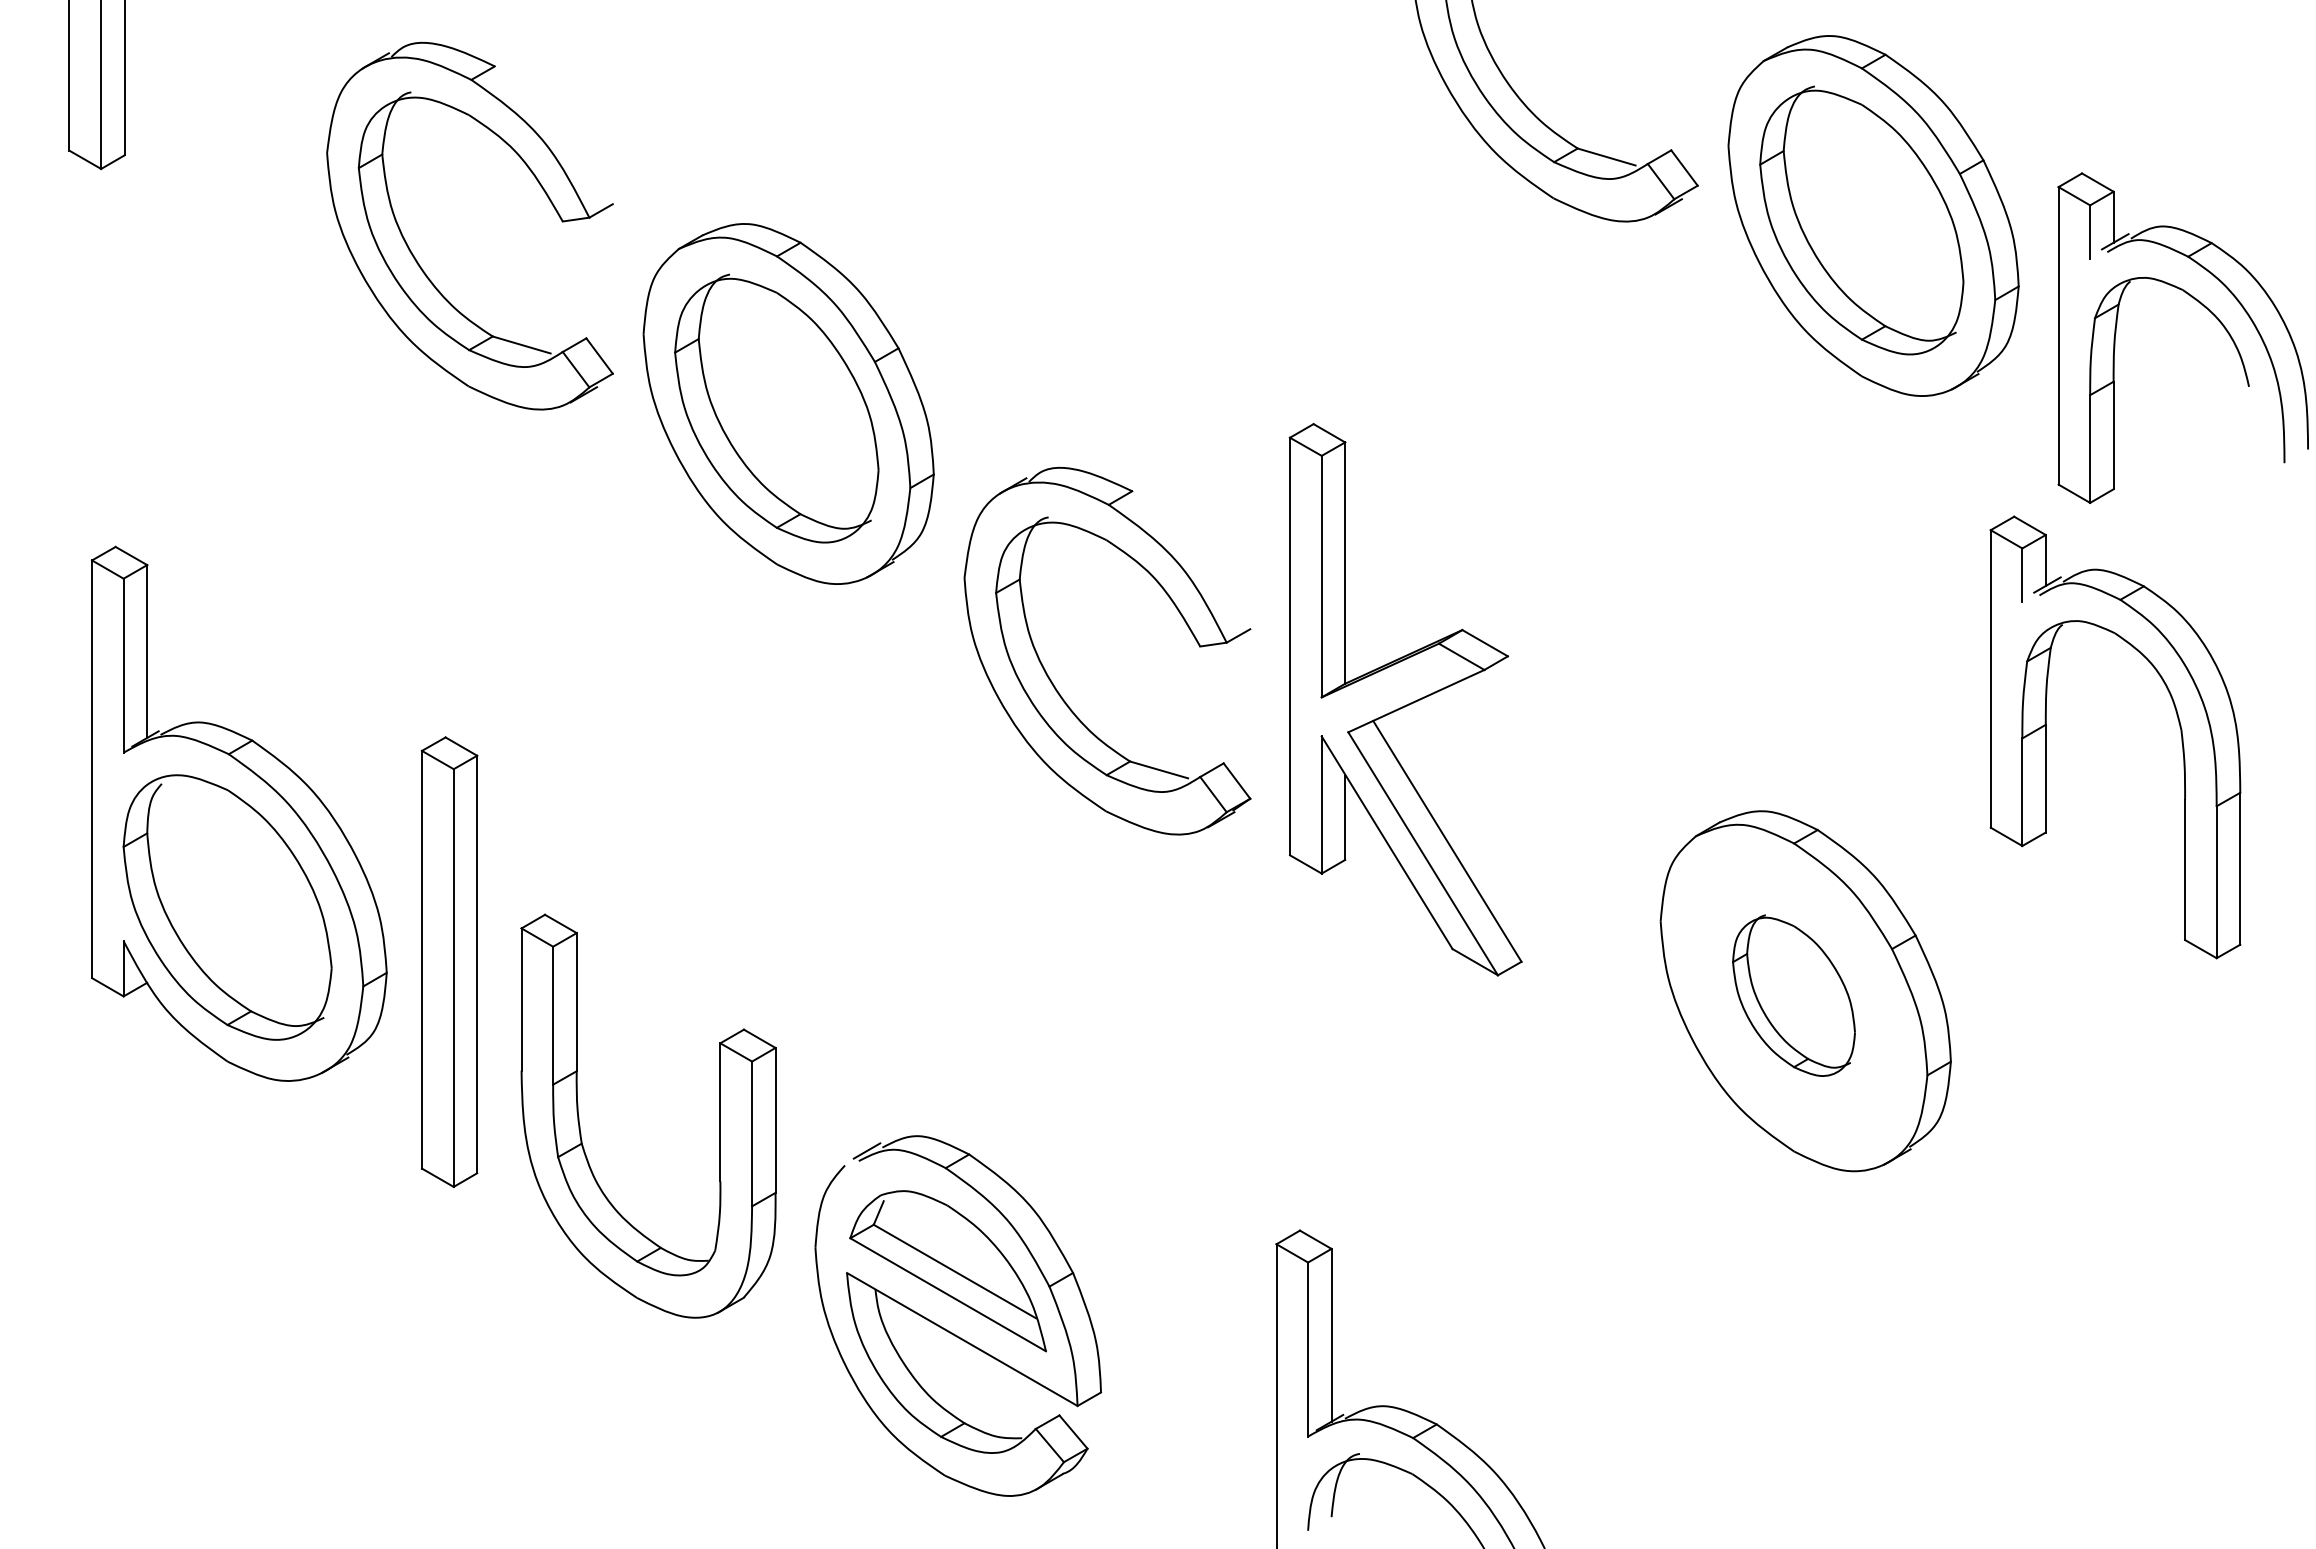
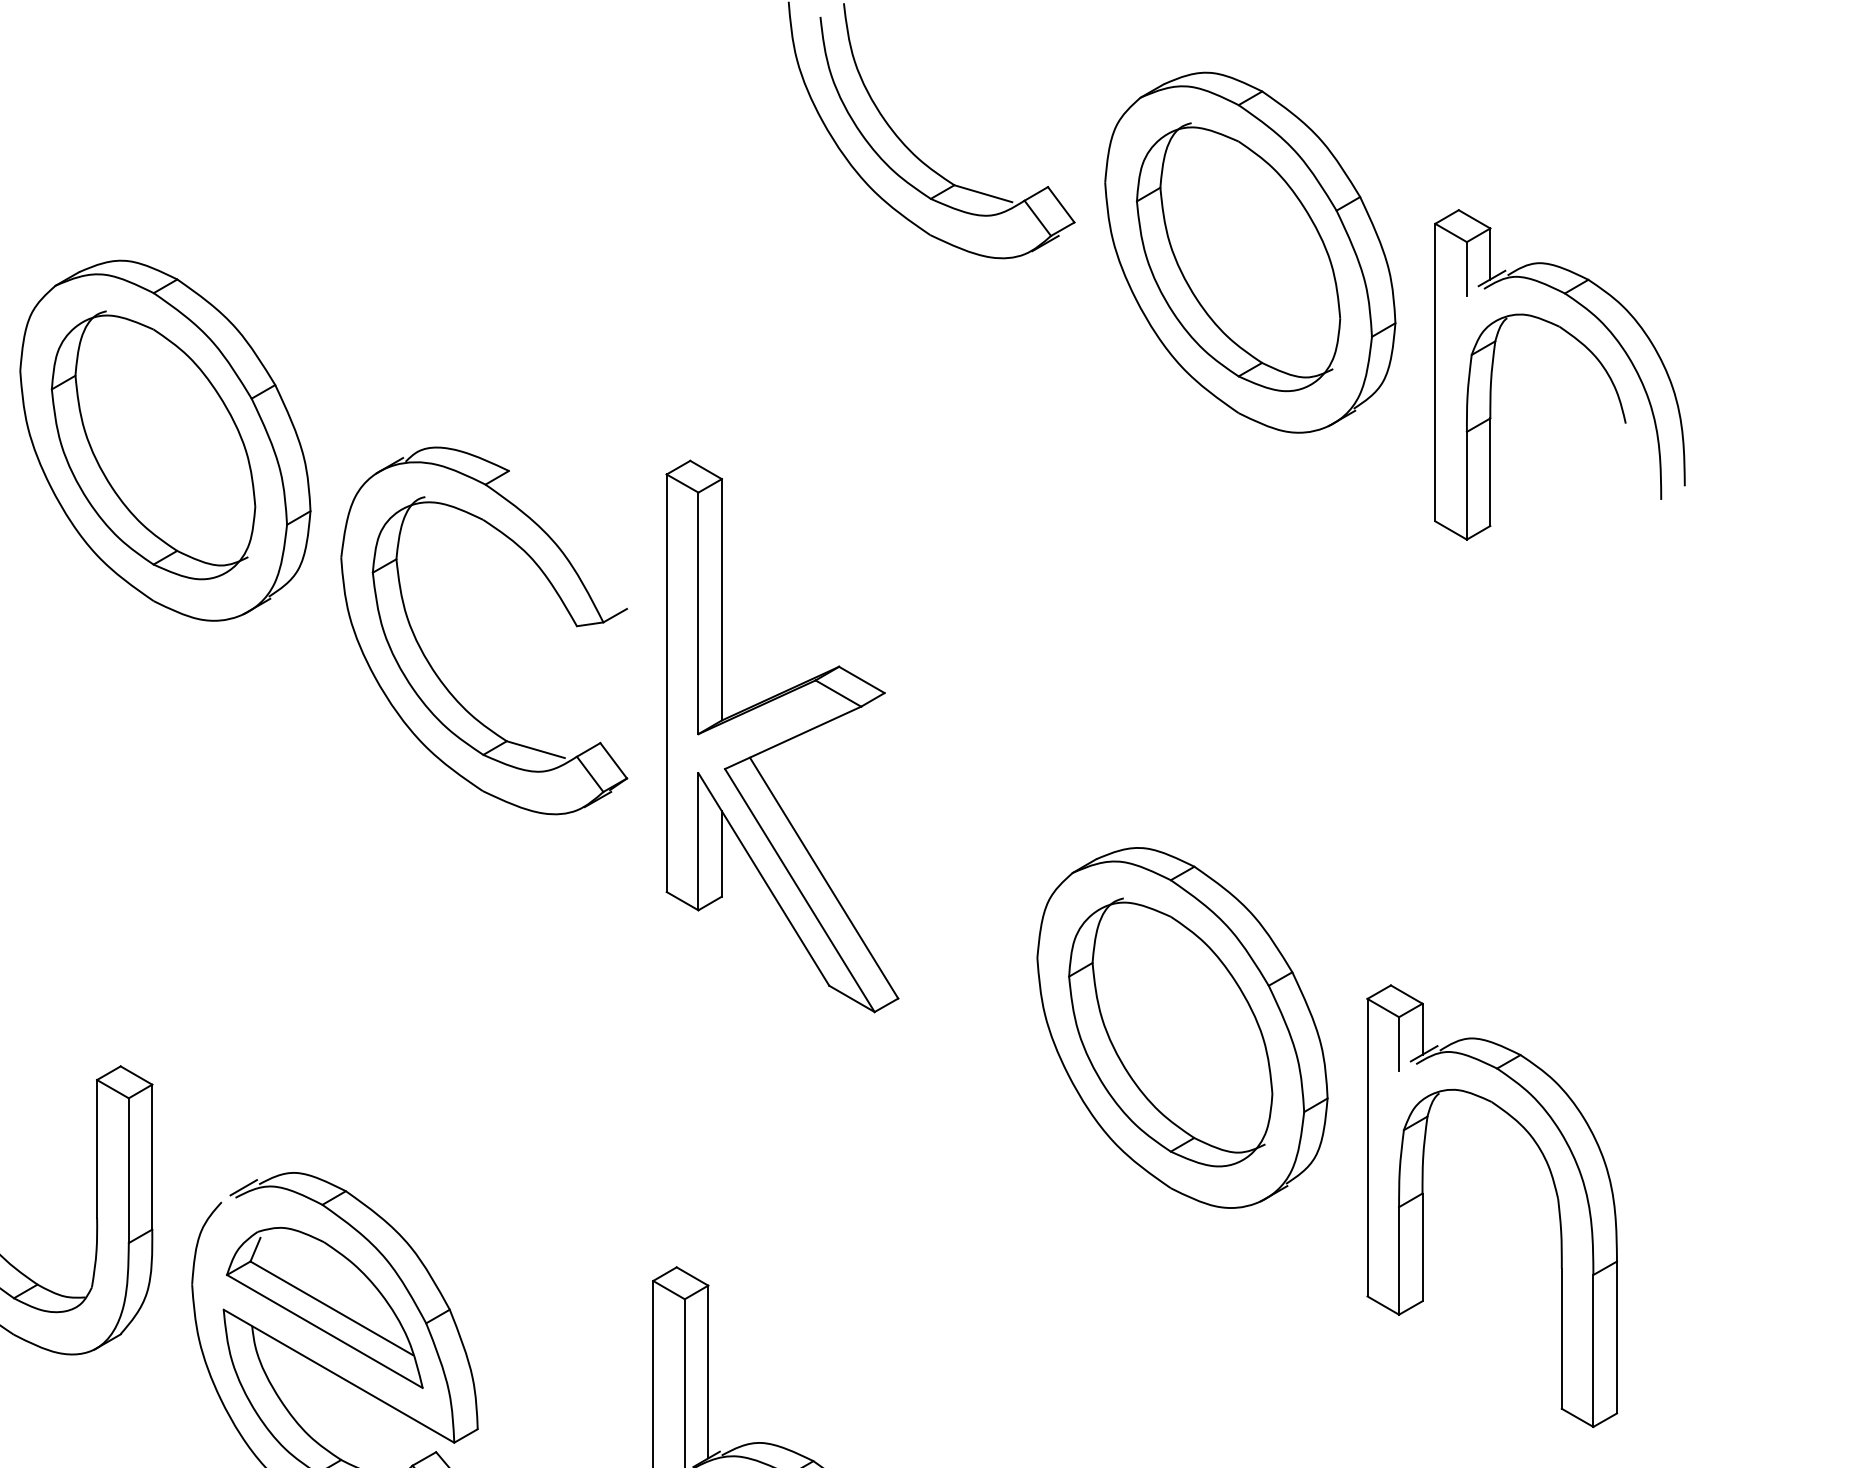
part: (1052, 681) -> (429, 661), moved
part: (2178, 723) -> (1555, 1192), moved
part: (1793, 995) -> (1170, 1032), size x1.67

